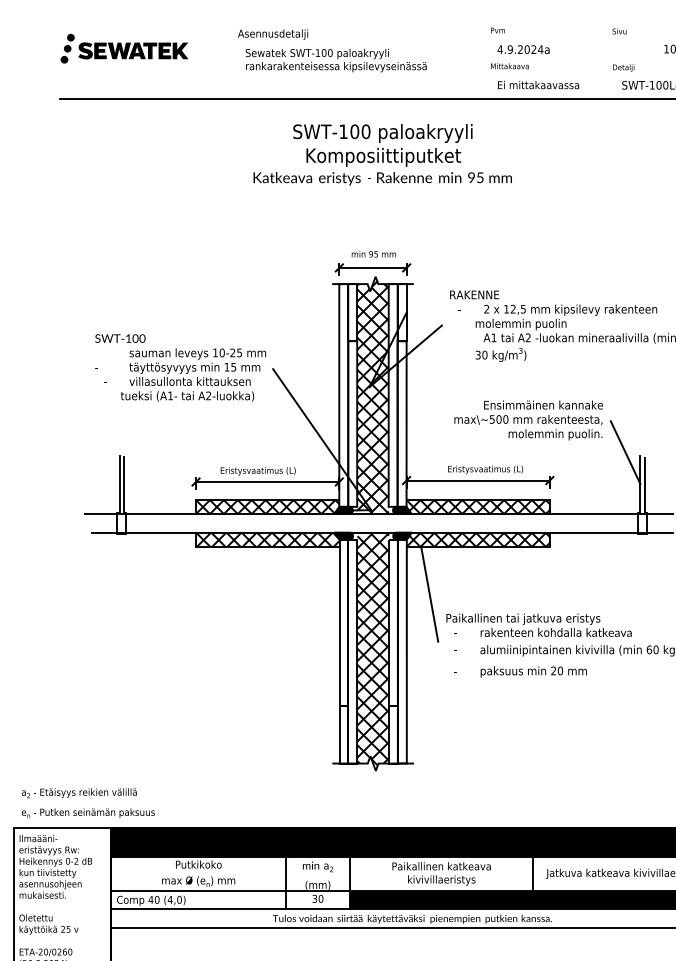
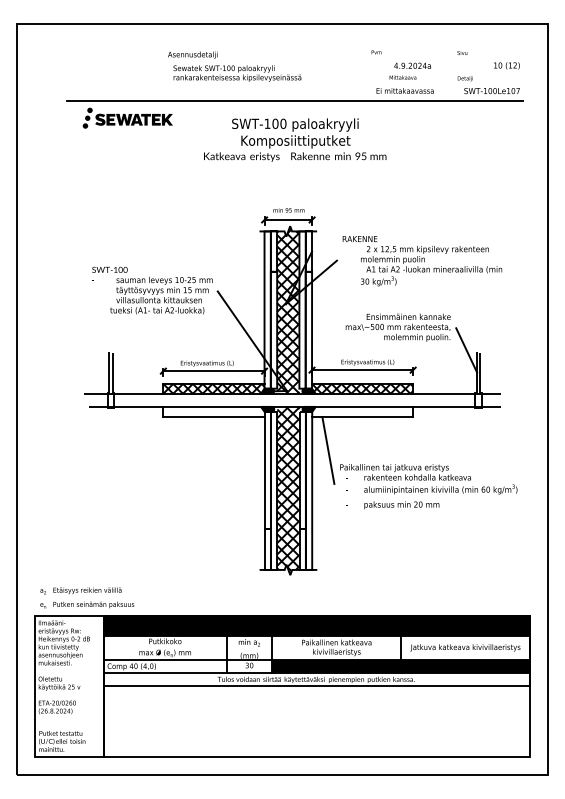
part: (123, 47) -> (127, 117), moved
text: (332, 50) -> (234, 66), moved
text: (519, 56) -> (409, 70), moved
hatch: (267, 539) -> (213, 411), removed
hatch: (478, 539) -> (362, 411), removed

